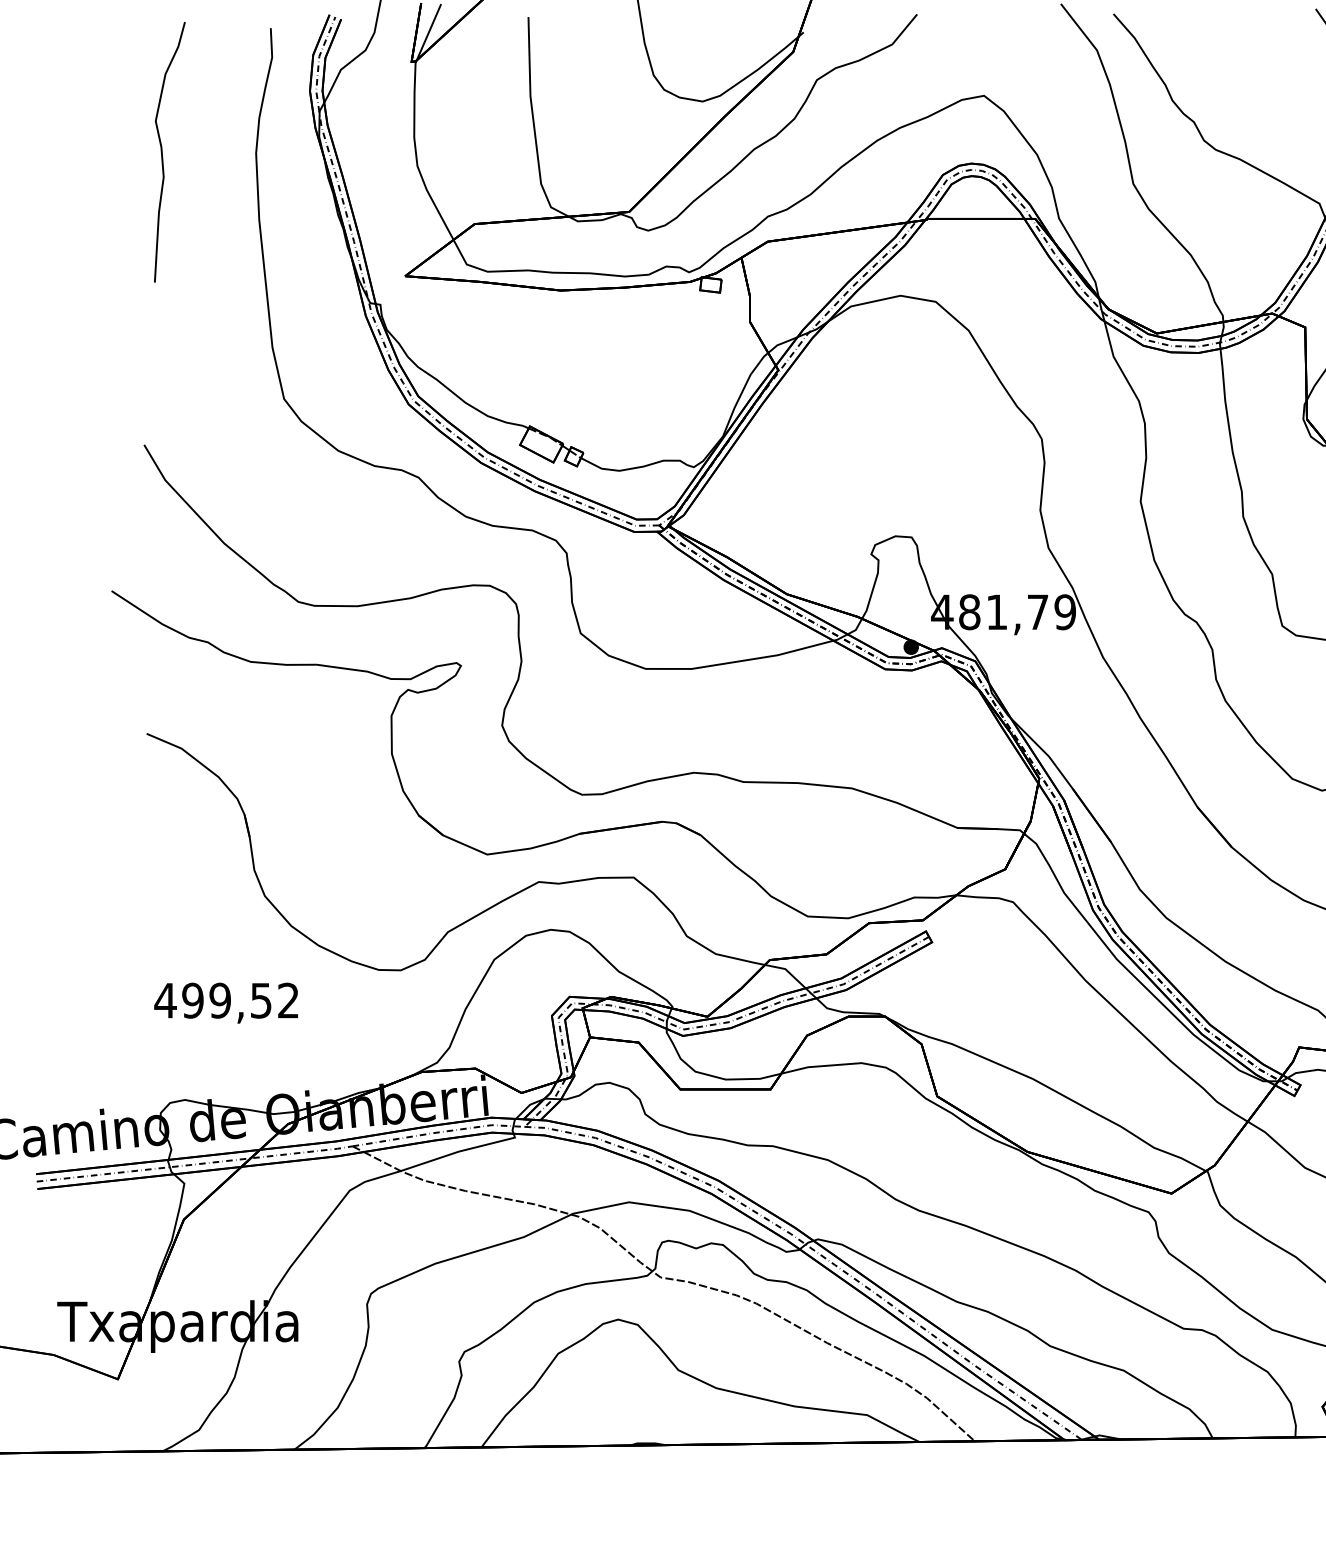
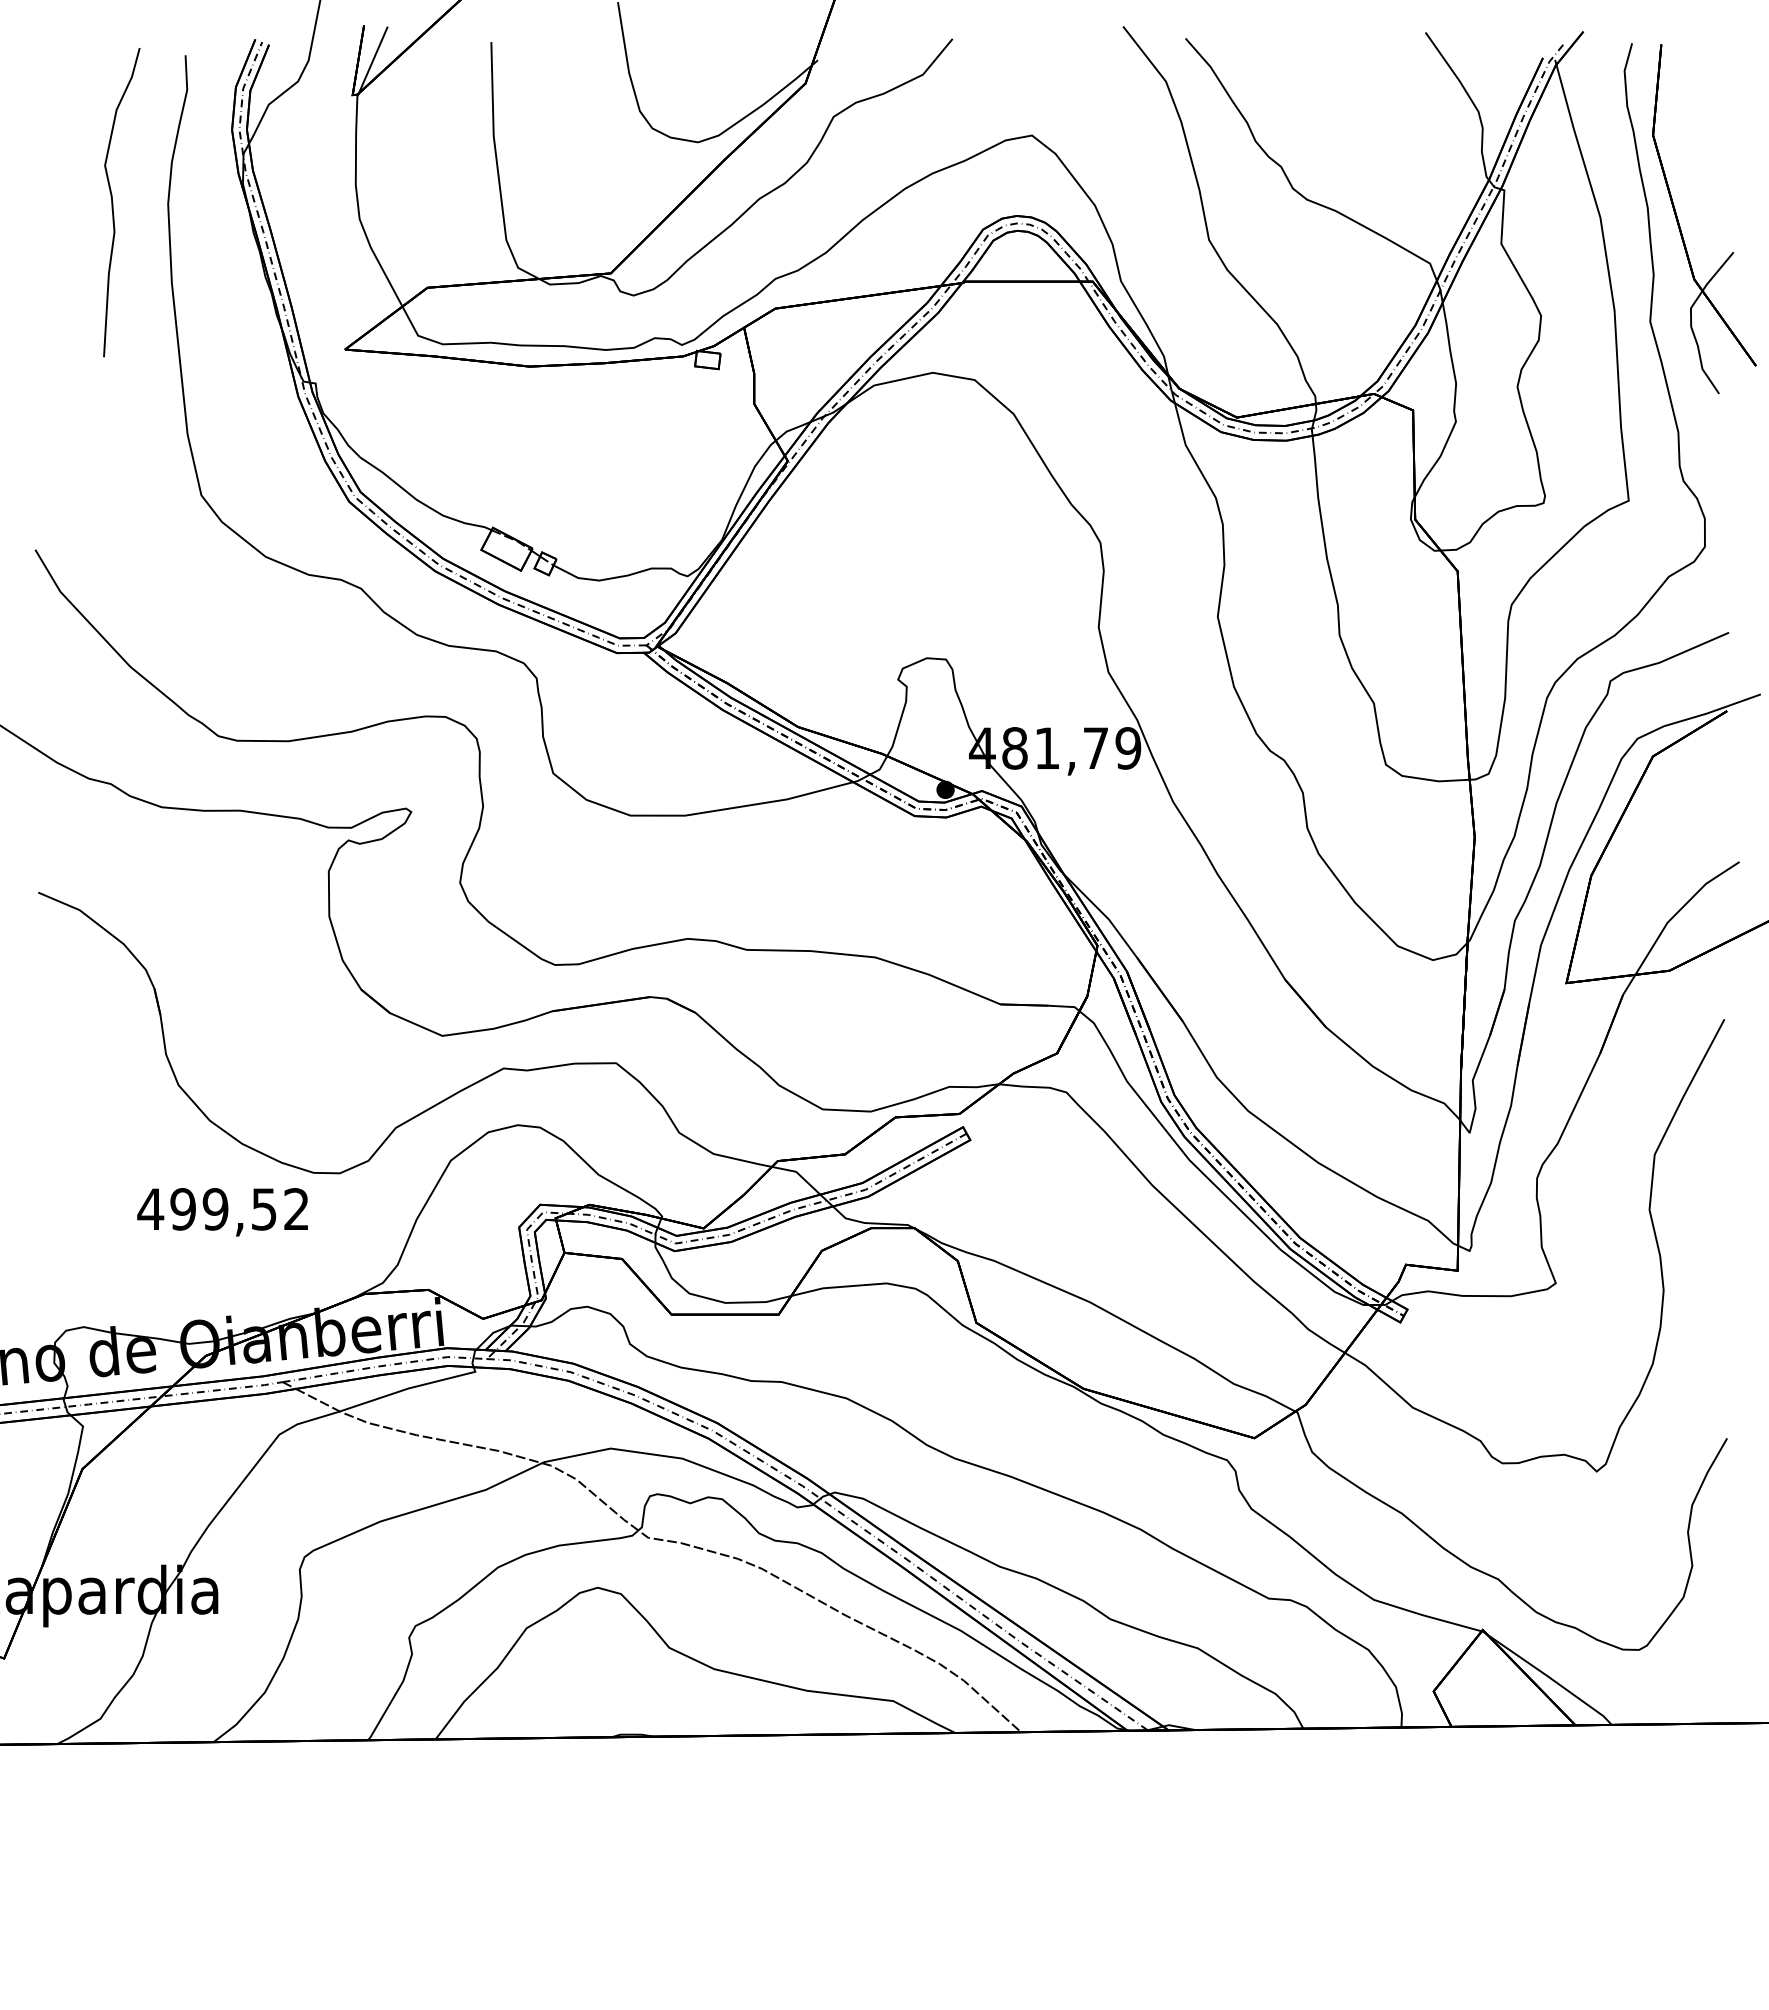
curve: (162, 152) -> (113, 202), moved
text: (226, 1003) -> (222, 1212), moved

